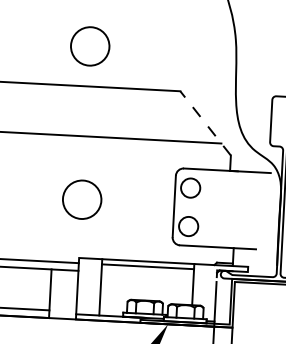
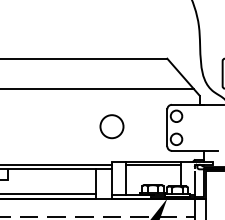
circle: (89, 46) -> (111, 34), removed
line: (205, 124) -> (183, 77), dashed -> solid

